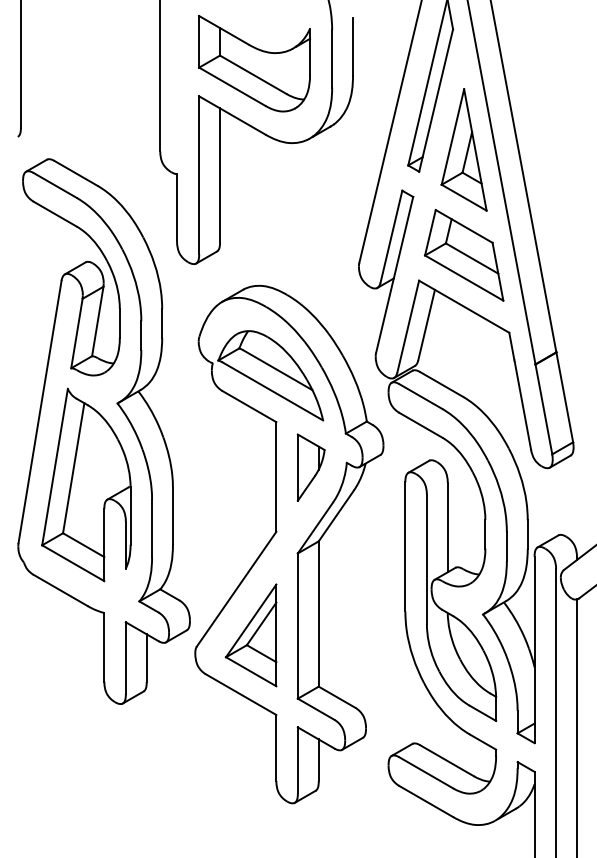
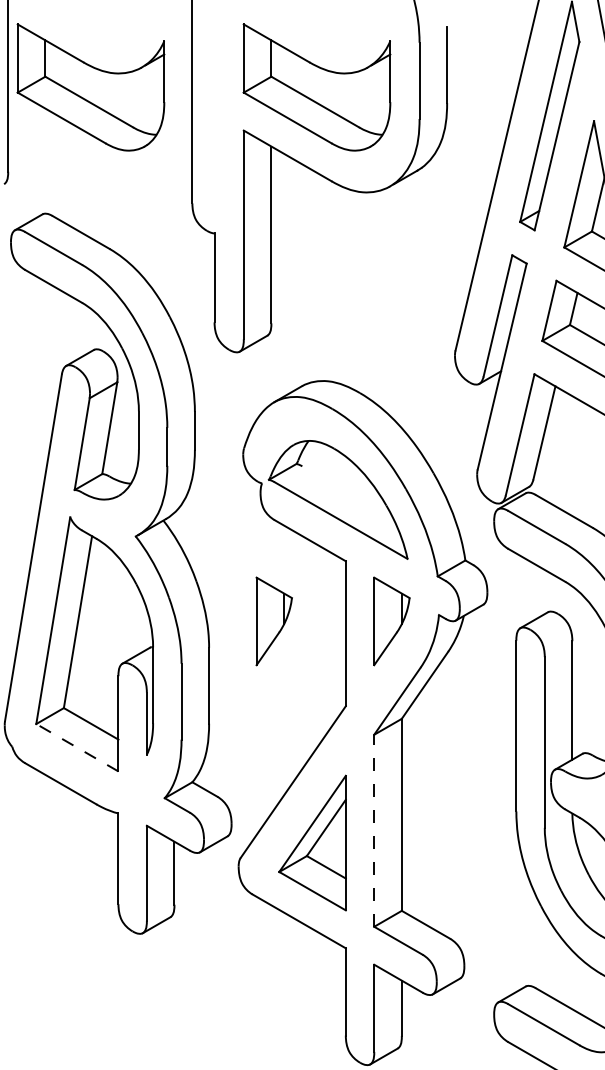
part: (83, 63) -> (90, 87), added
line: (277, 370) -> (347, 492), removed
part: (221, 467) -> (273, 621), added
line: (73, 563) -> (77, 748), solid -> dashed
line: (297, 626) -> (373, 831), solid -> dashed

